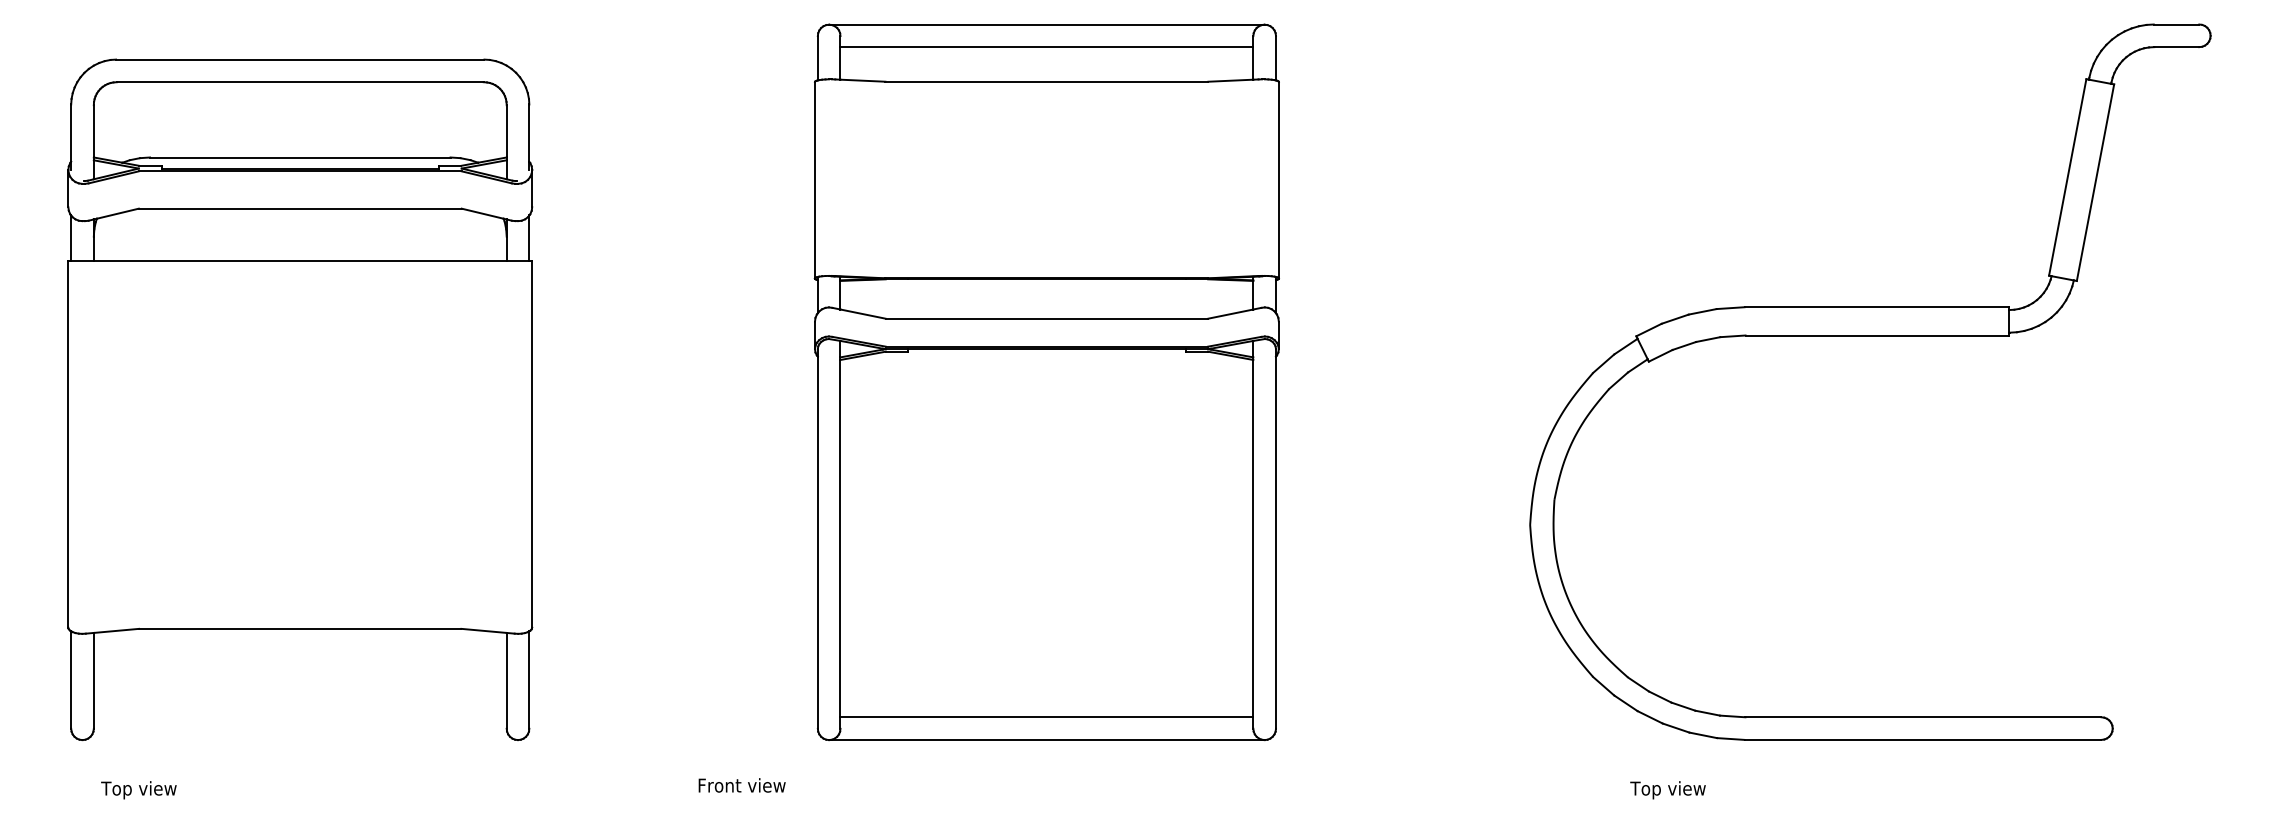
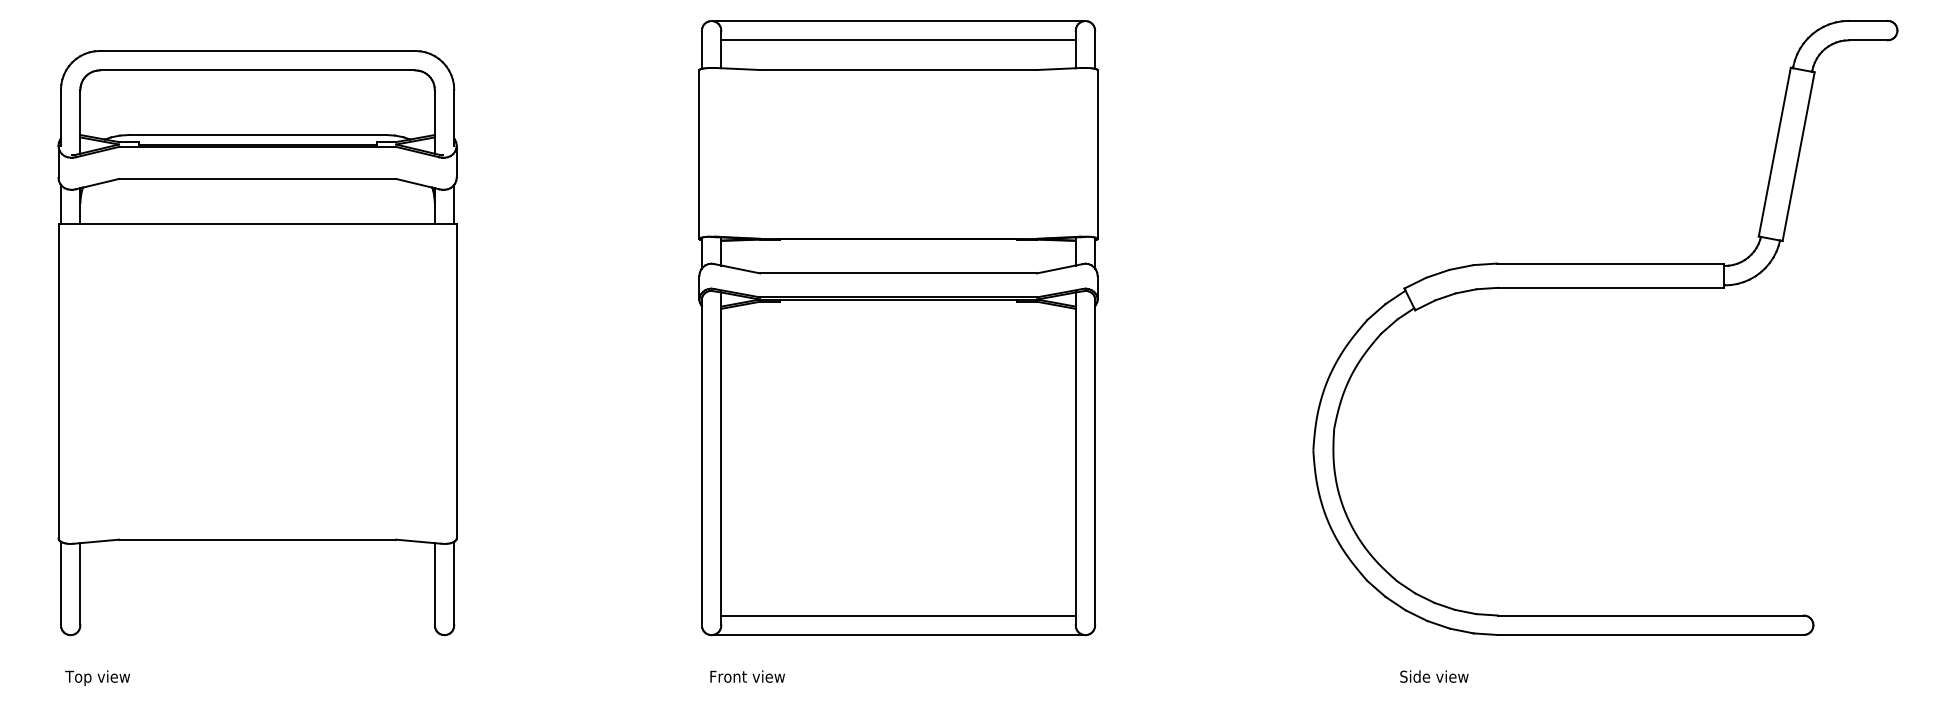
text: (741, 785) -> (747, 676), moved
text: (138, 790) -> (97, 678), moved
text: (1670, 790) -> (1433, 678), Top view -> Side view

